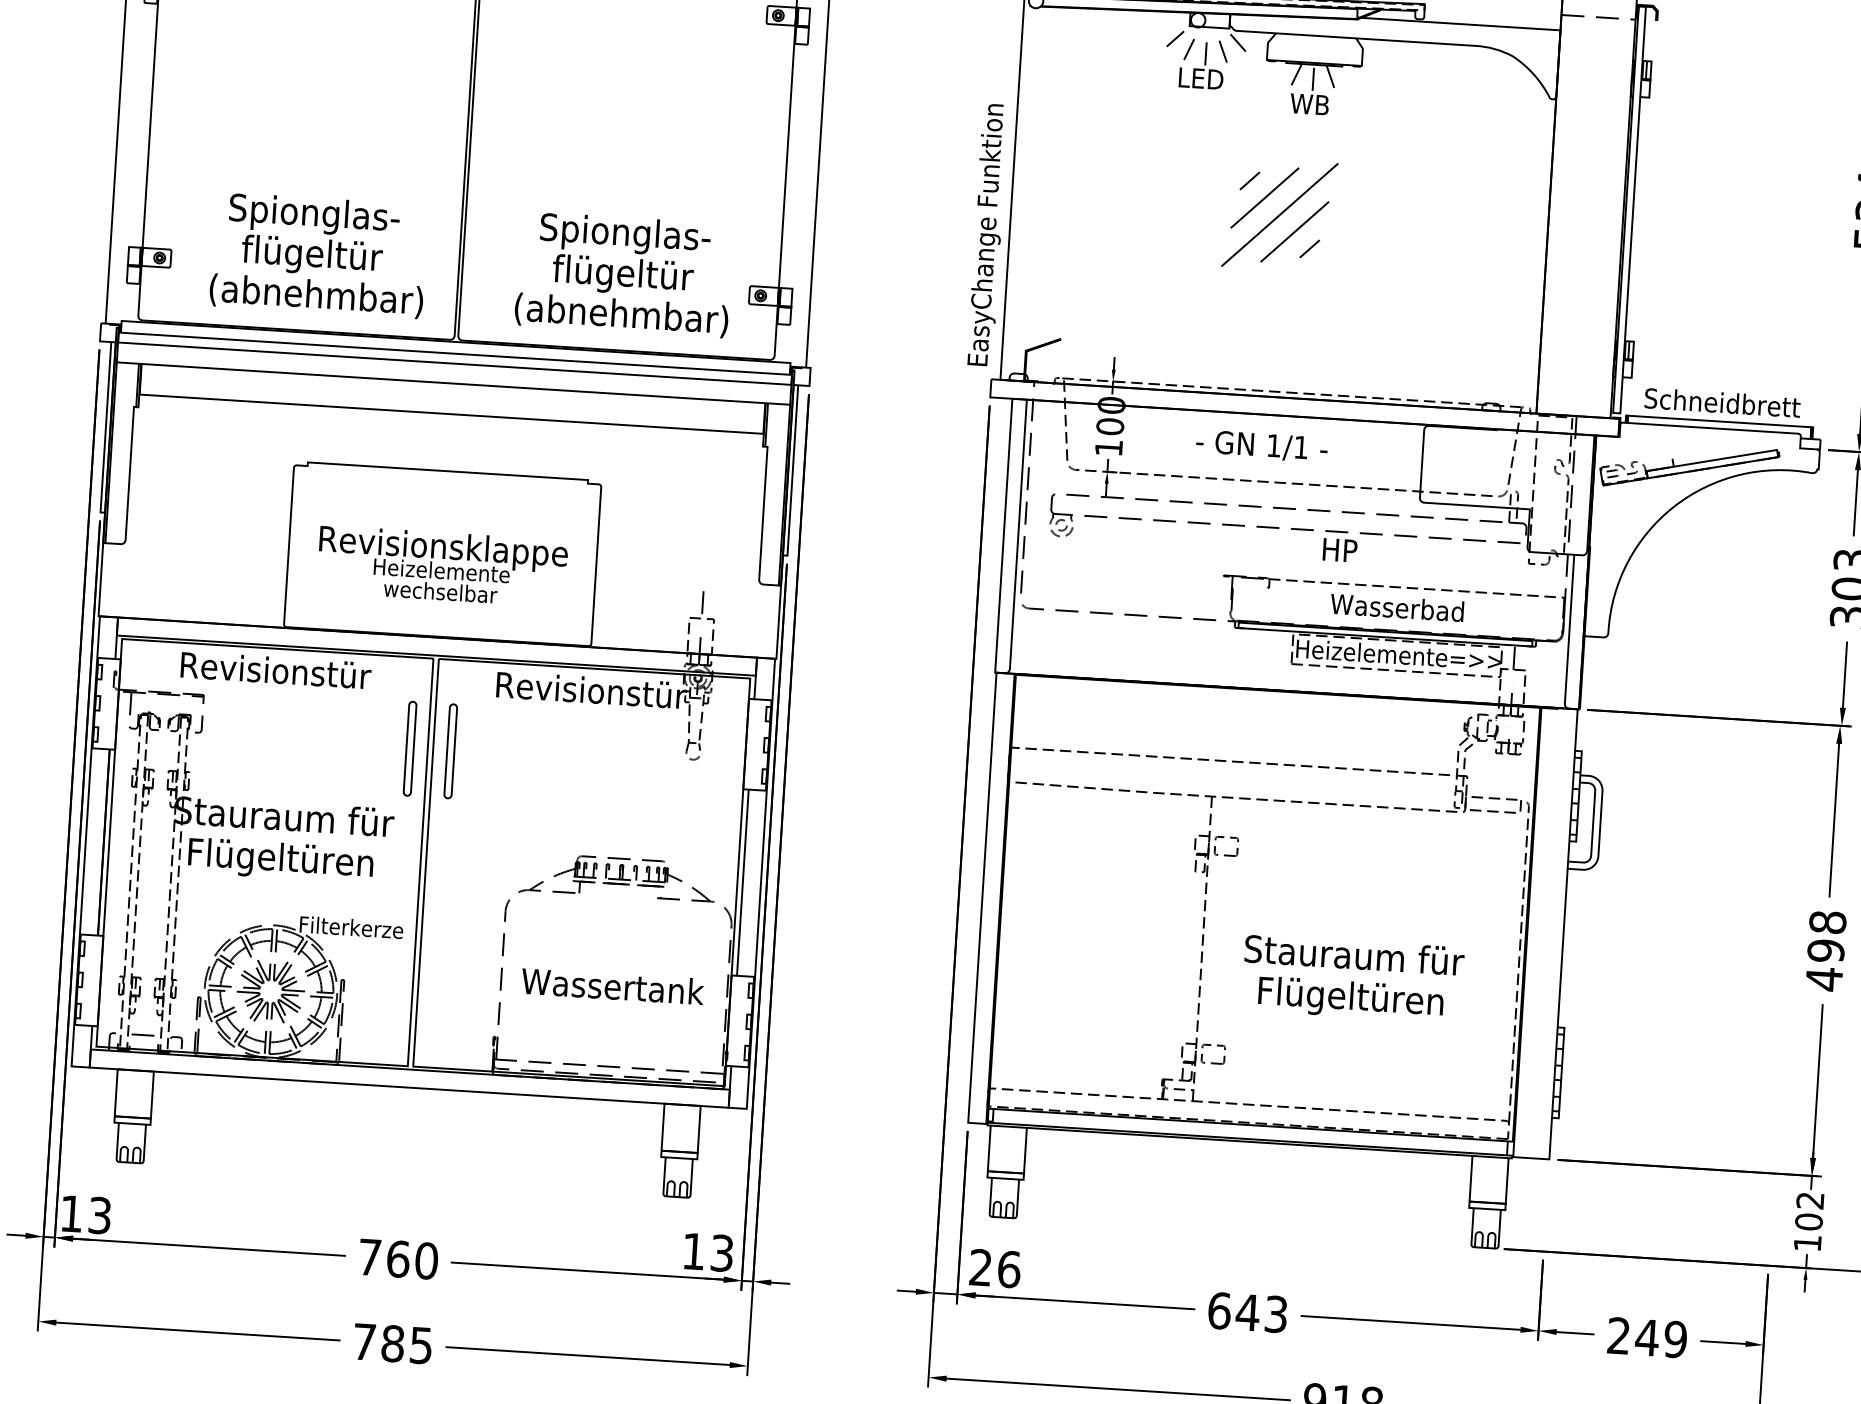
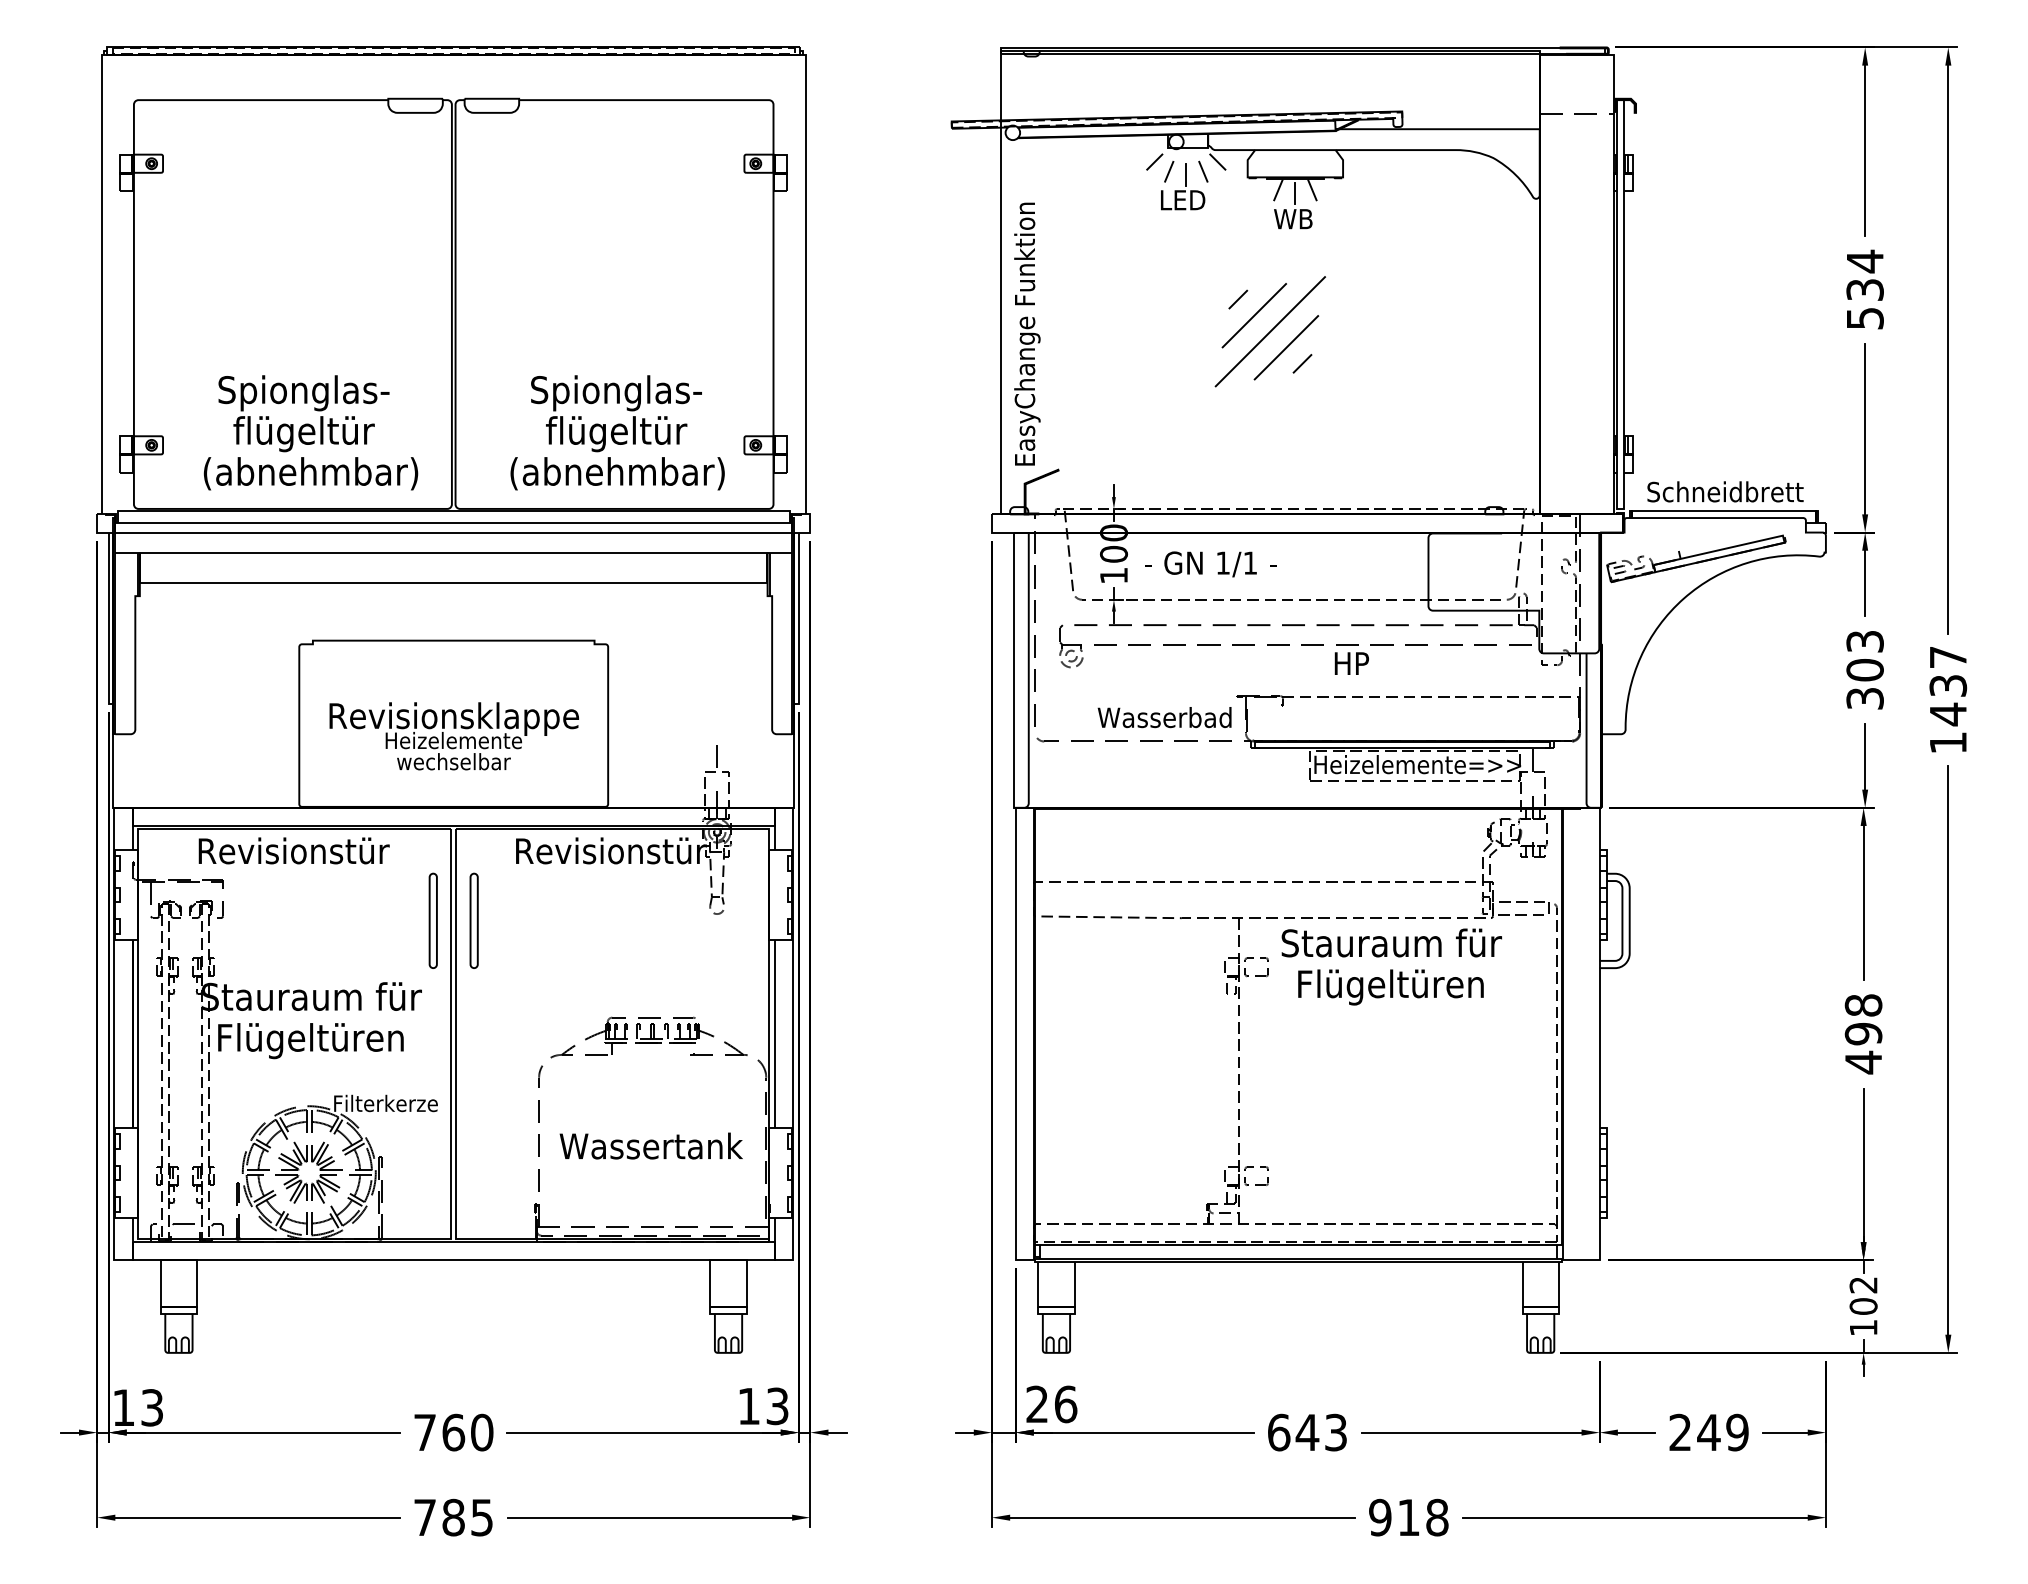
text: (988, 234) -> (1027, 333), moved
text: (1261, 446) -> (1210, 564), moved
text: (1397, 607) -> (1164, 717), moved
text: (1352, 978) -> (1391, 966), moved

